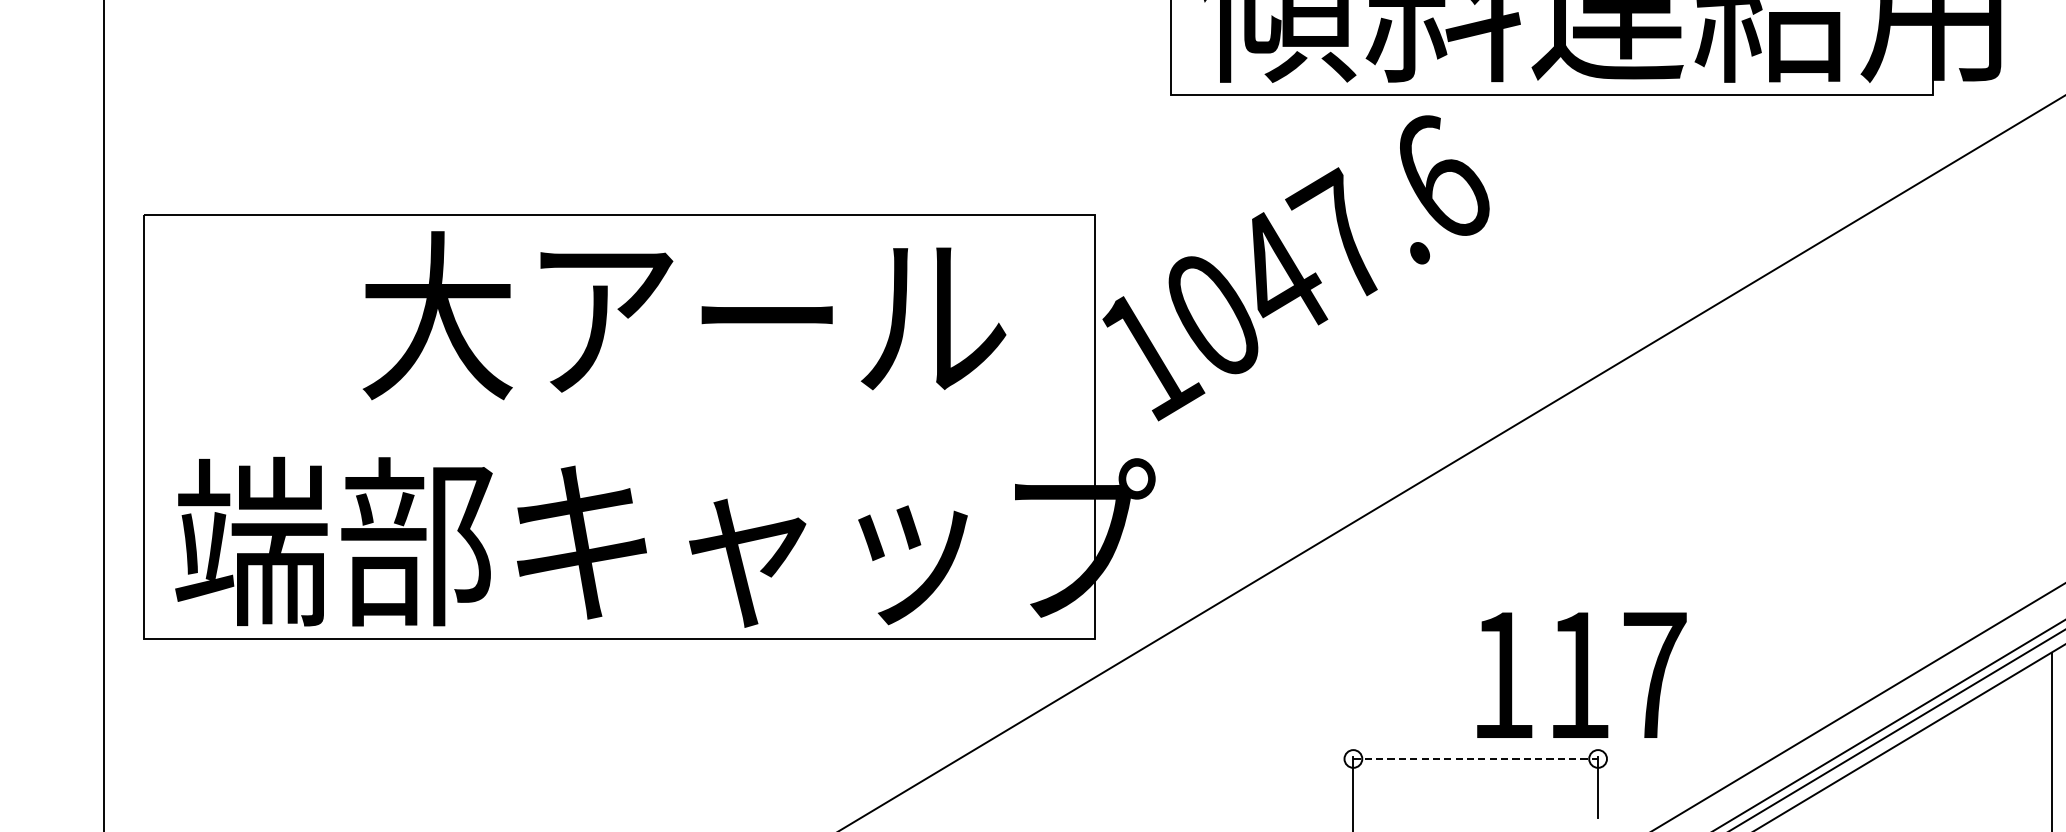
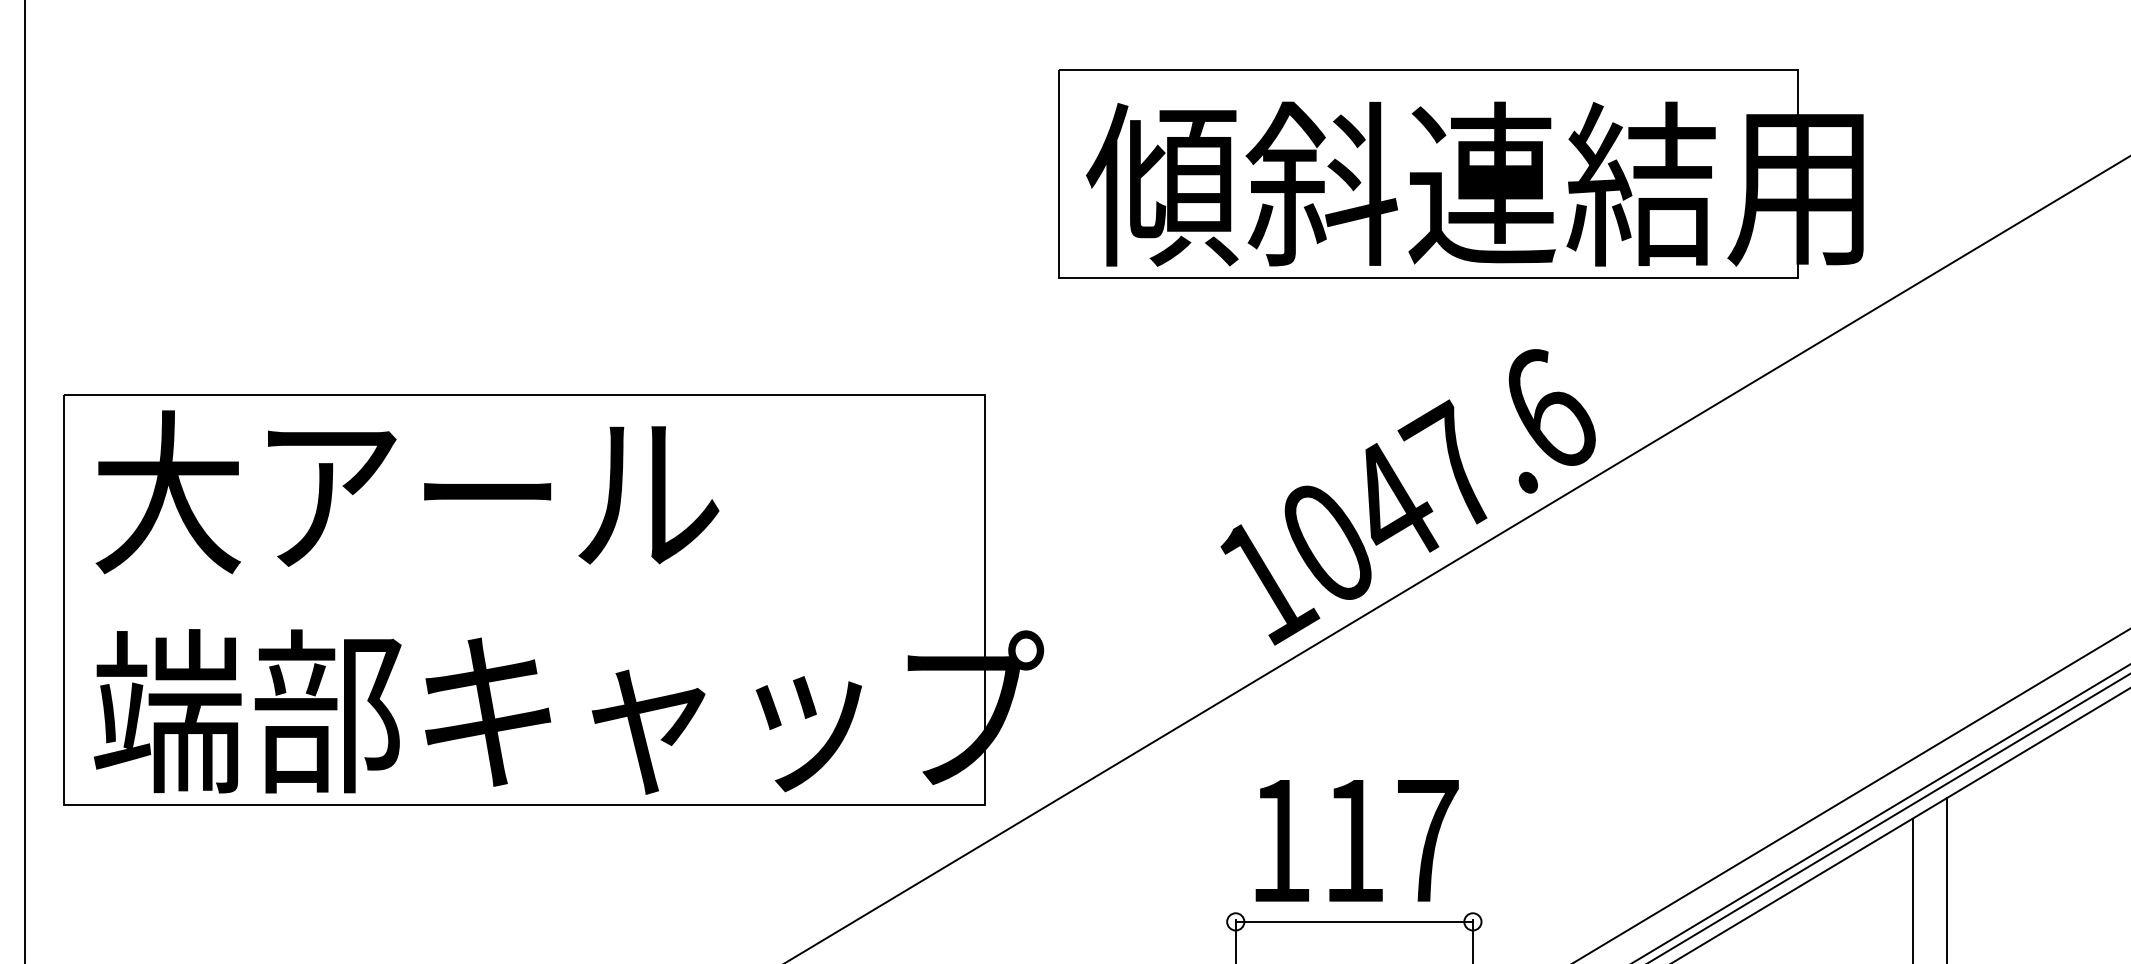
text: (1295, 268) -> (1407, 497), moved
text: (684, 315) -> (407, 492), moved
text: (1581, 674) -> (1356, 840), moved
line: (1475, 758) -> (1354, 921), dashed -> solid

